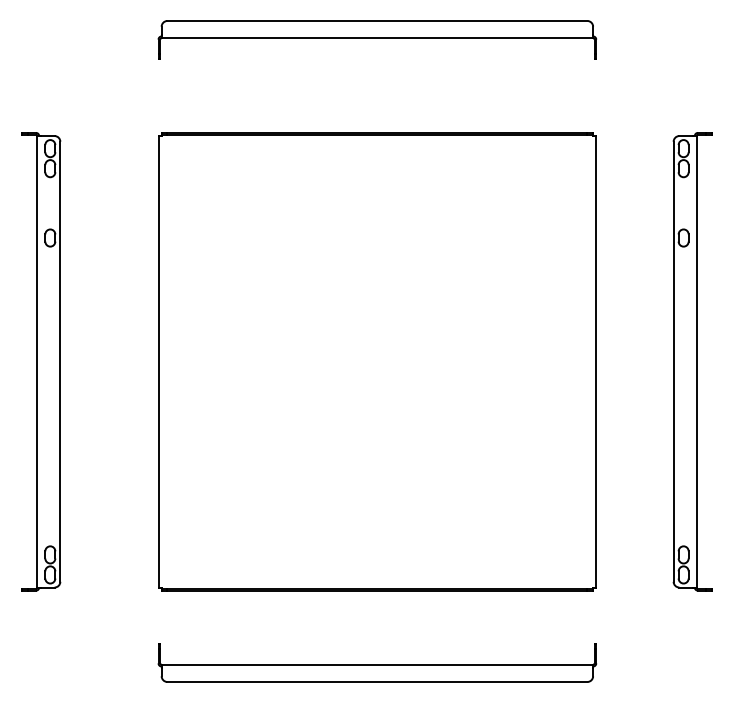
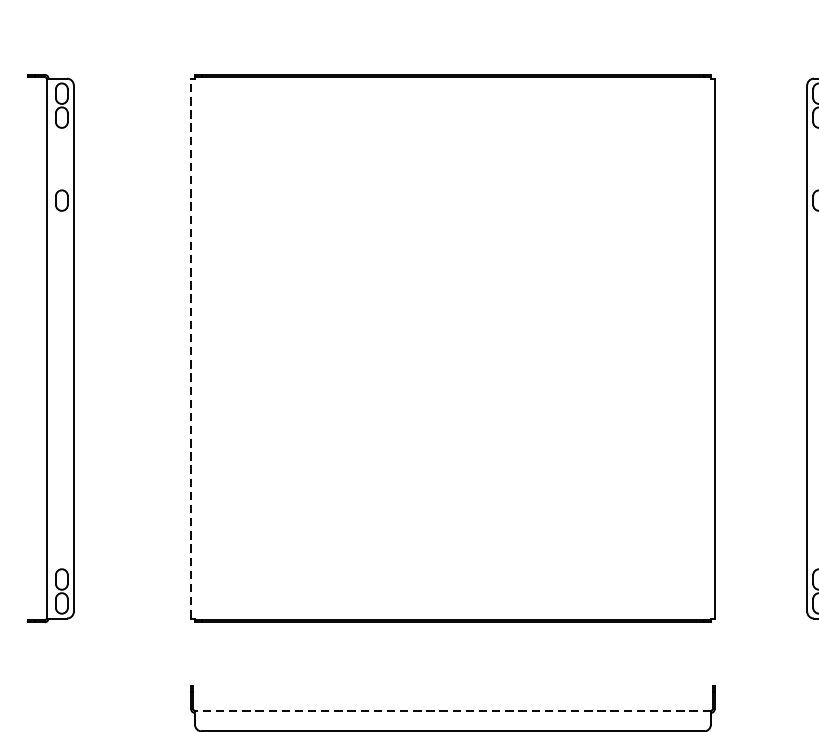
line: (158, 361) -> (191, 348), solid -> dashed
line: (377, 664) -> (453, 710), solid -> dashed

